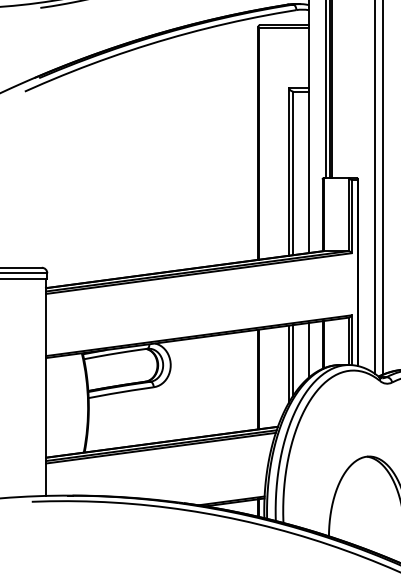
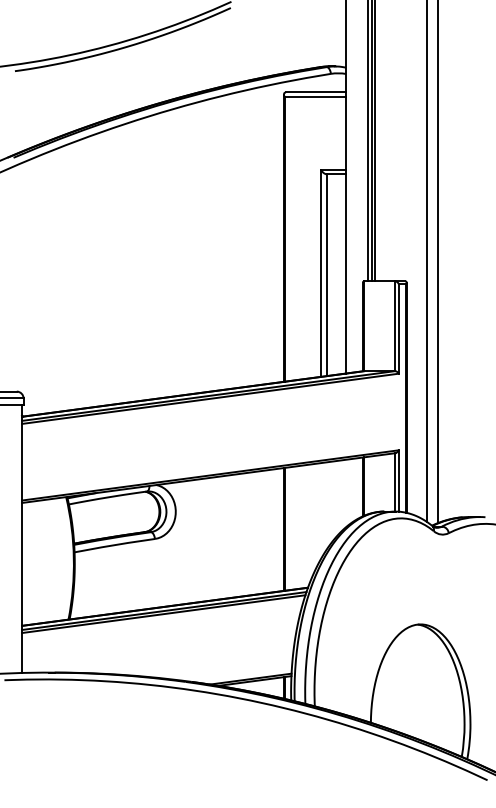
line: (309, 350) -> (346, 493), removed
line: (292, 360) -> (326, 505), removed
line: (288, 364) -> (321, 510), removed

